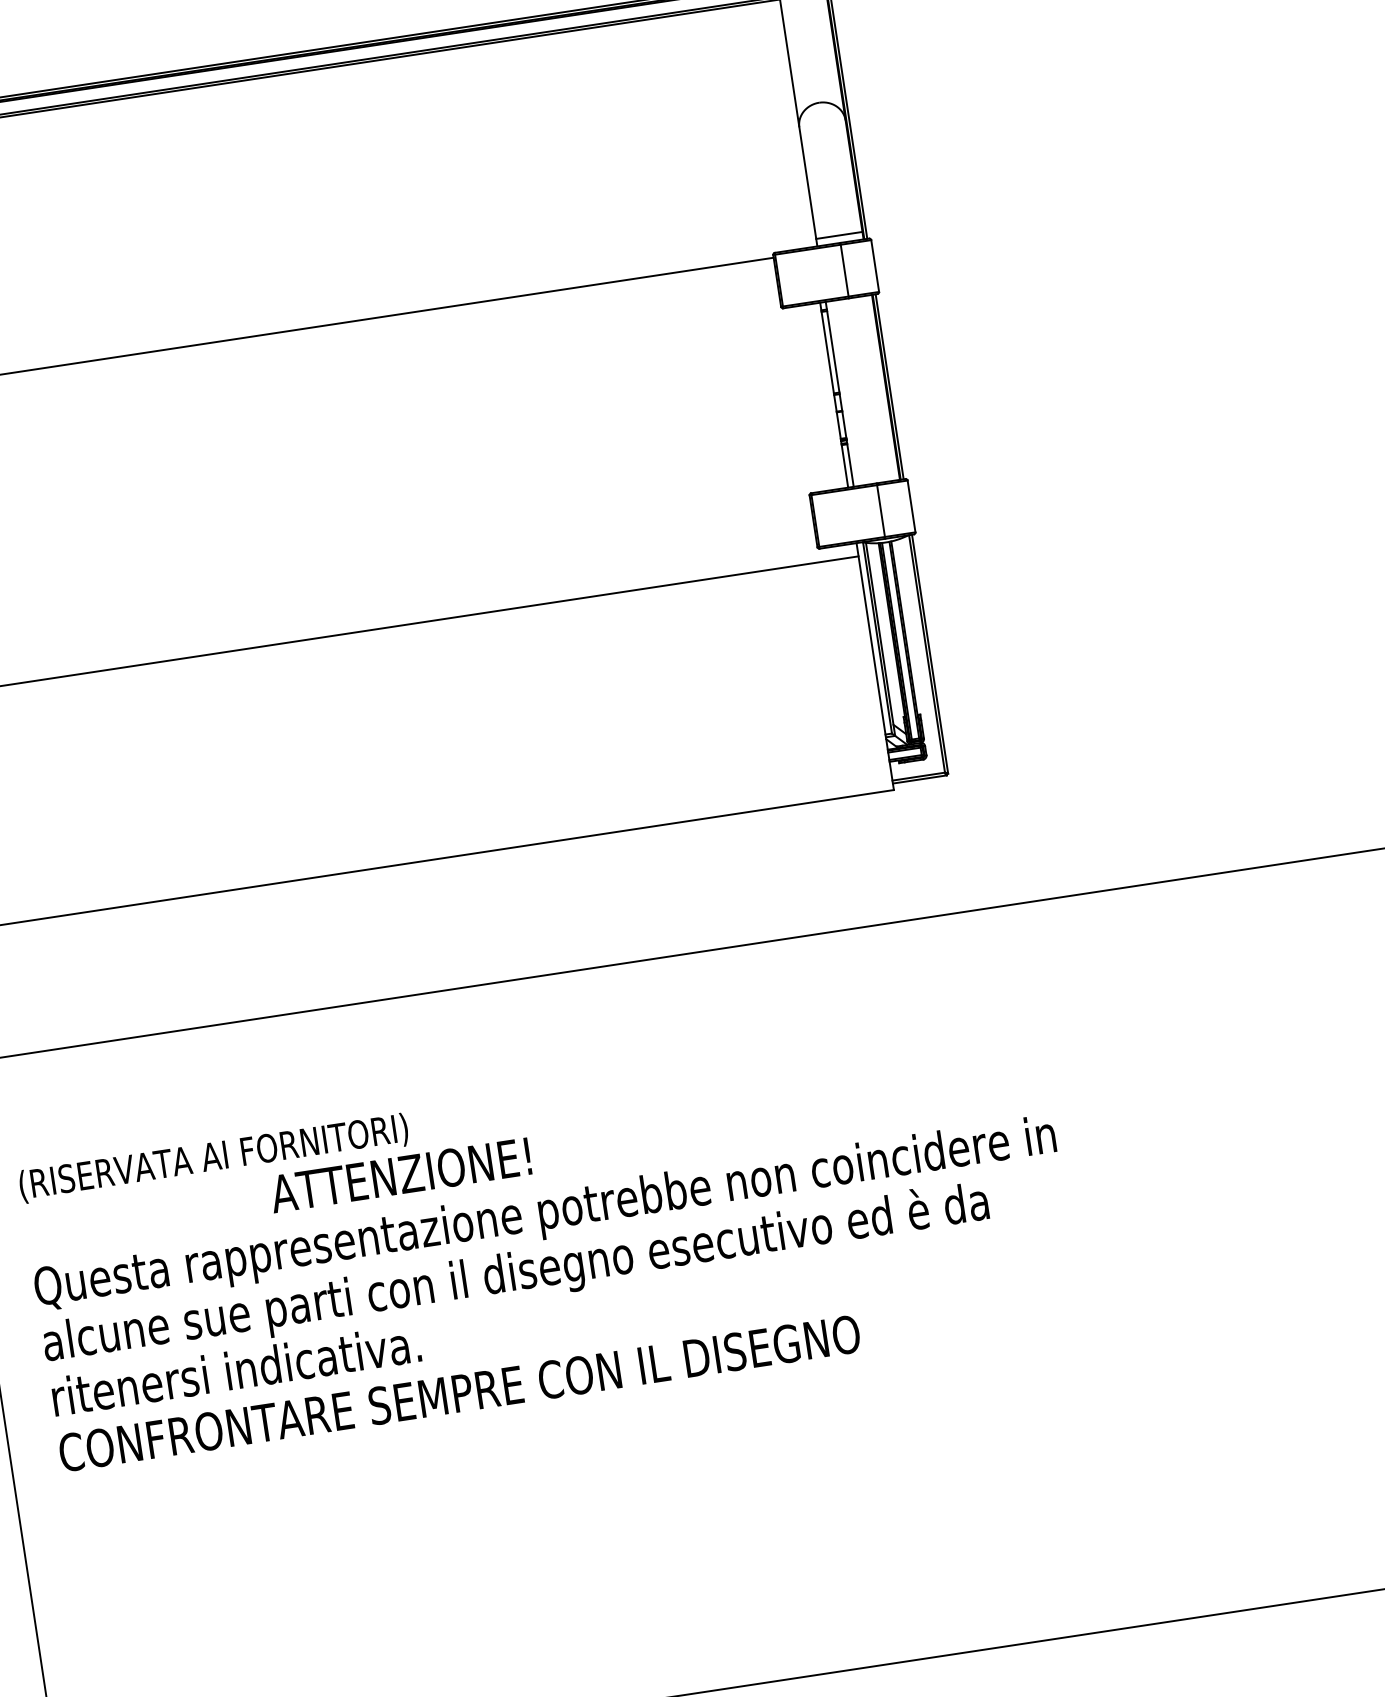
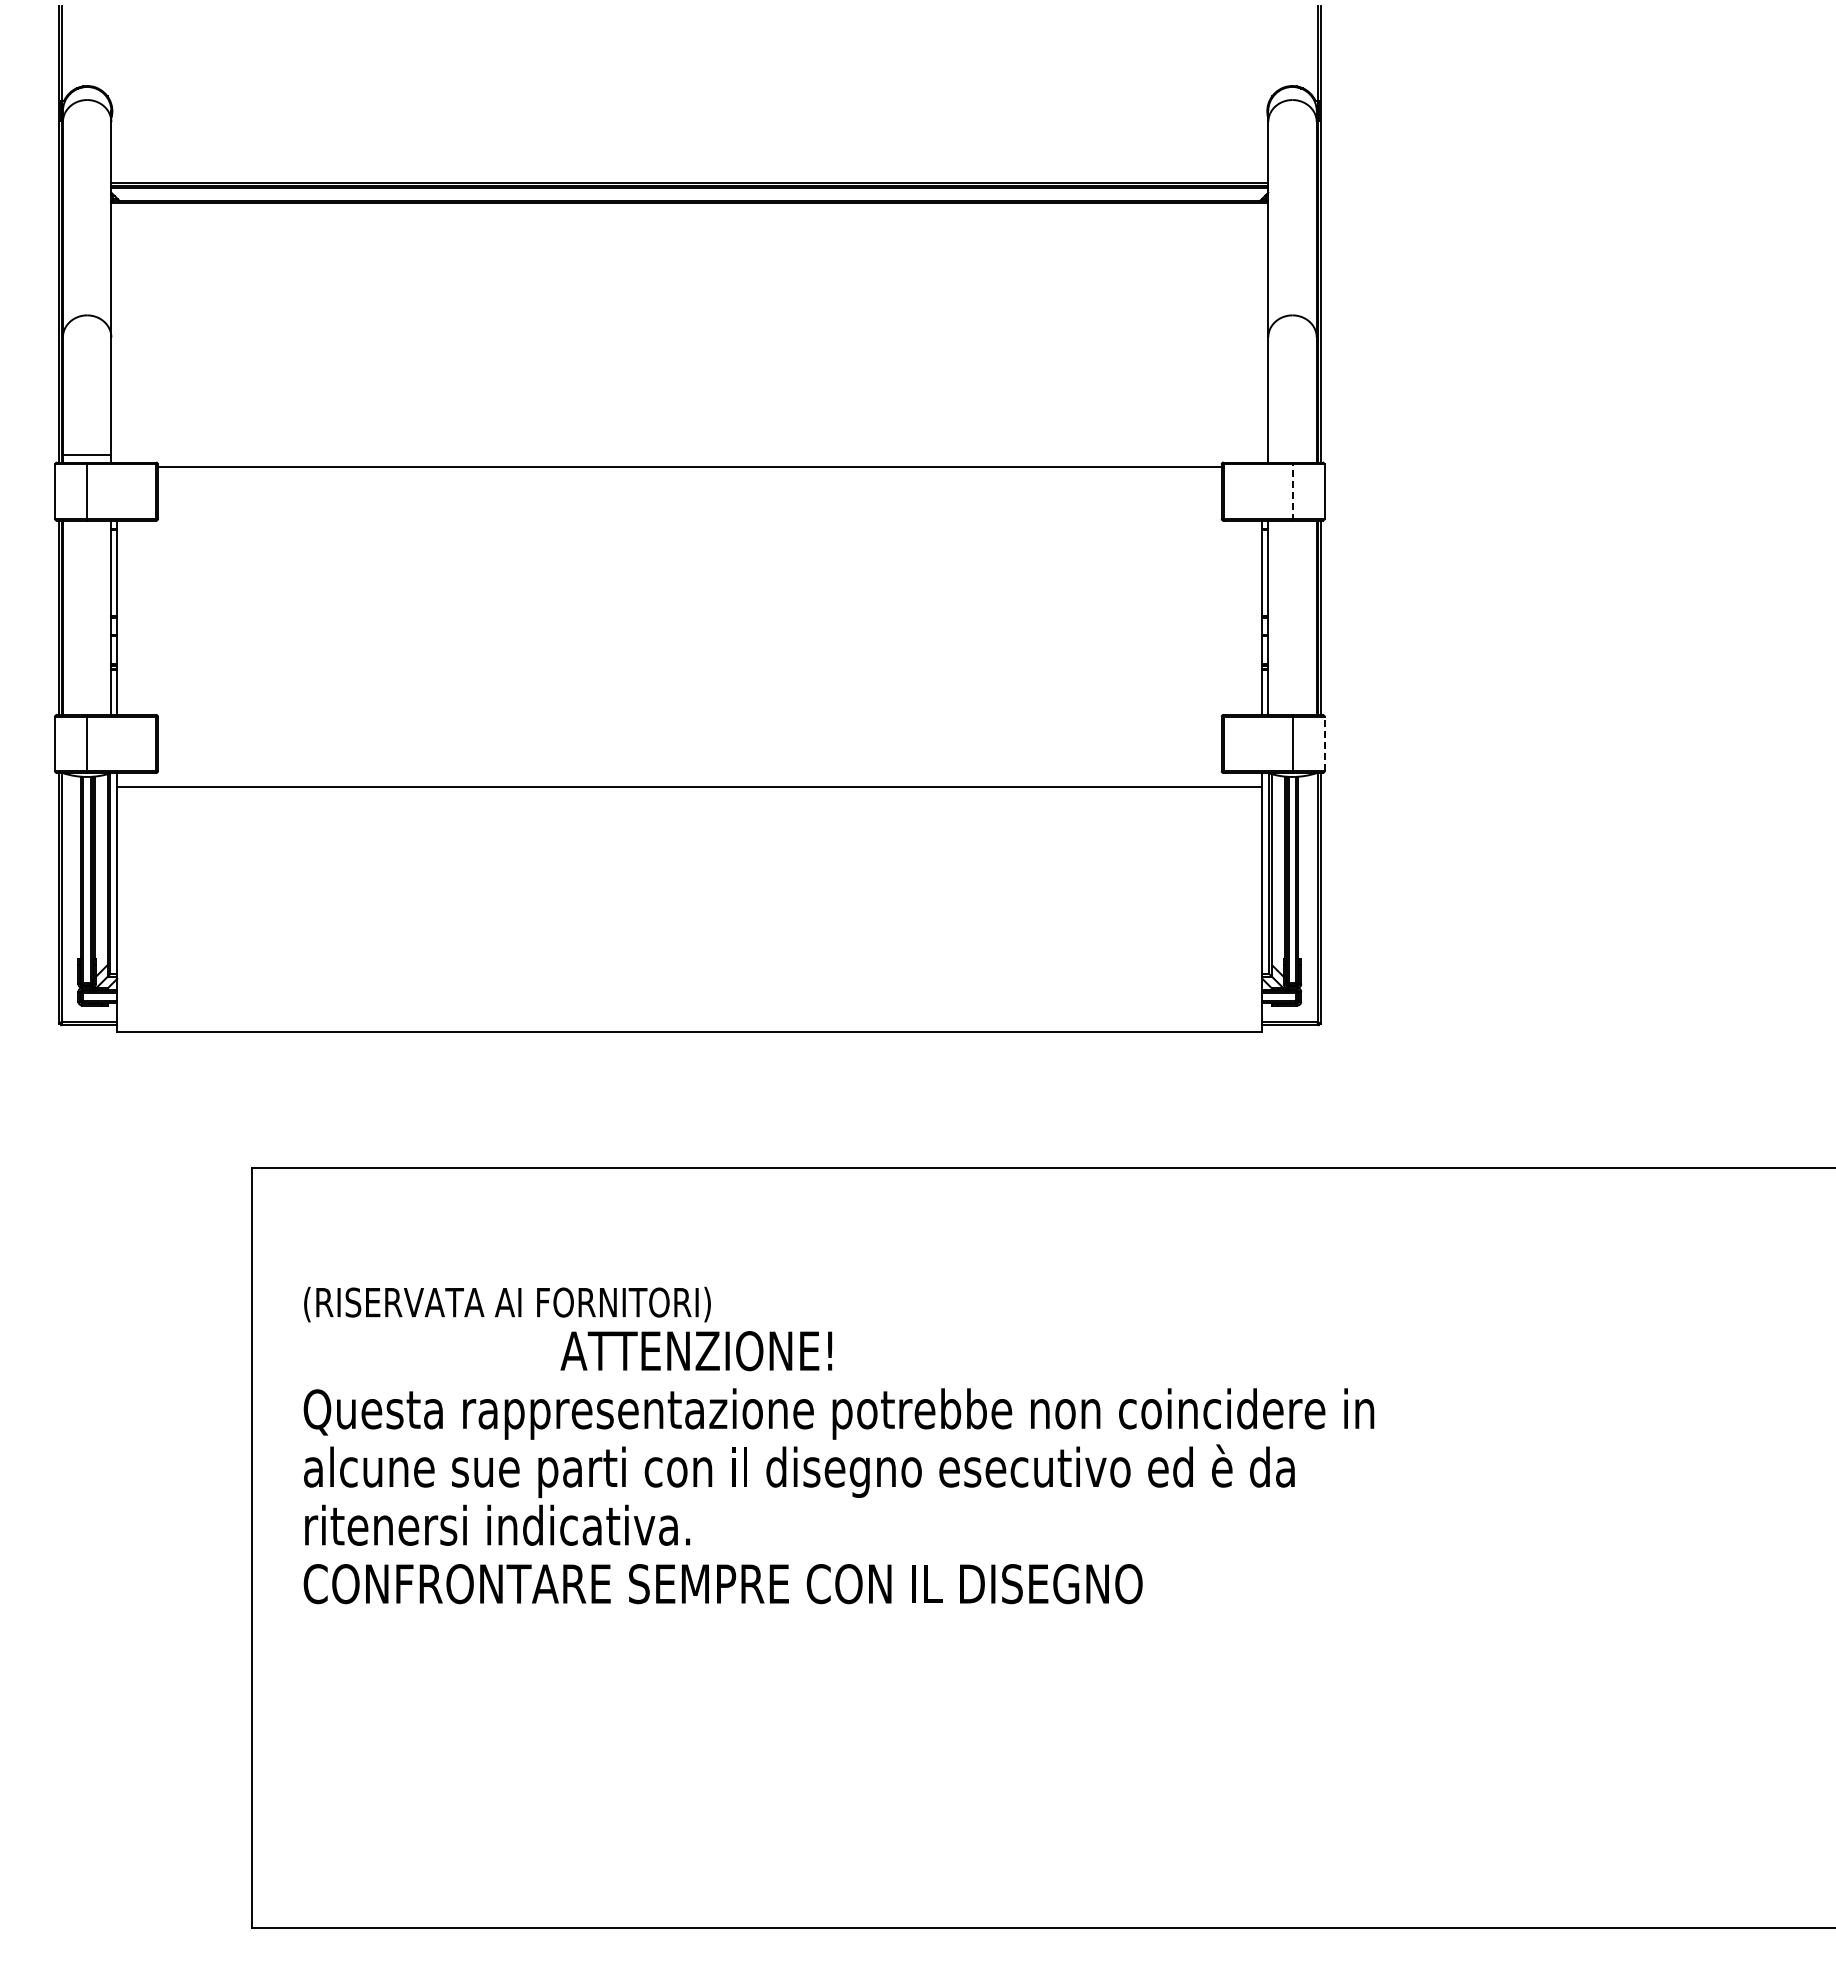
line: (839, 235) -> (1292, 454), removed
line: (844, 270) -> (1292, 491), solid -> dashed
line: (911, 506) -> (1324, 743), solid -> dashed

